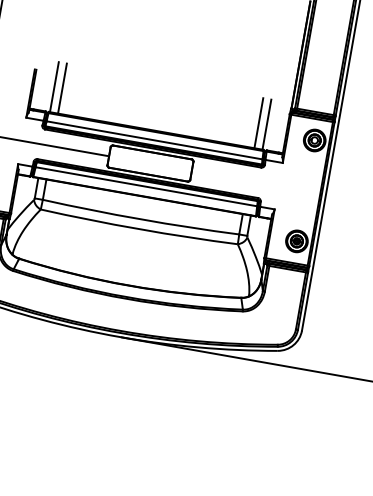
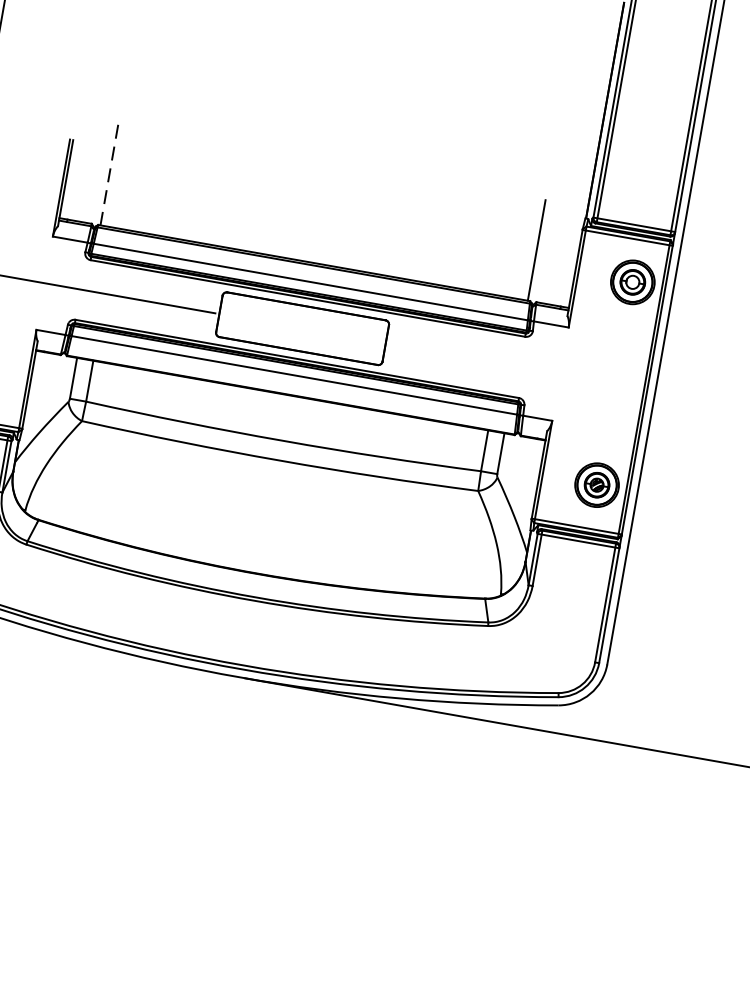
line: (54, 87) -> (109, 175), solid -> dashed
line: (62, 88) -> (125, 177), removed
line: (258, 123) -> (519, 248), removed

